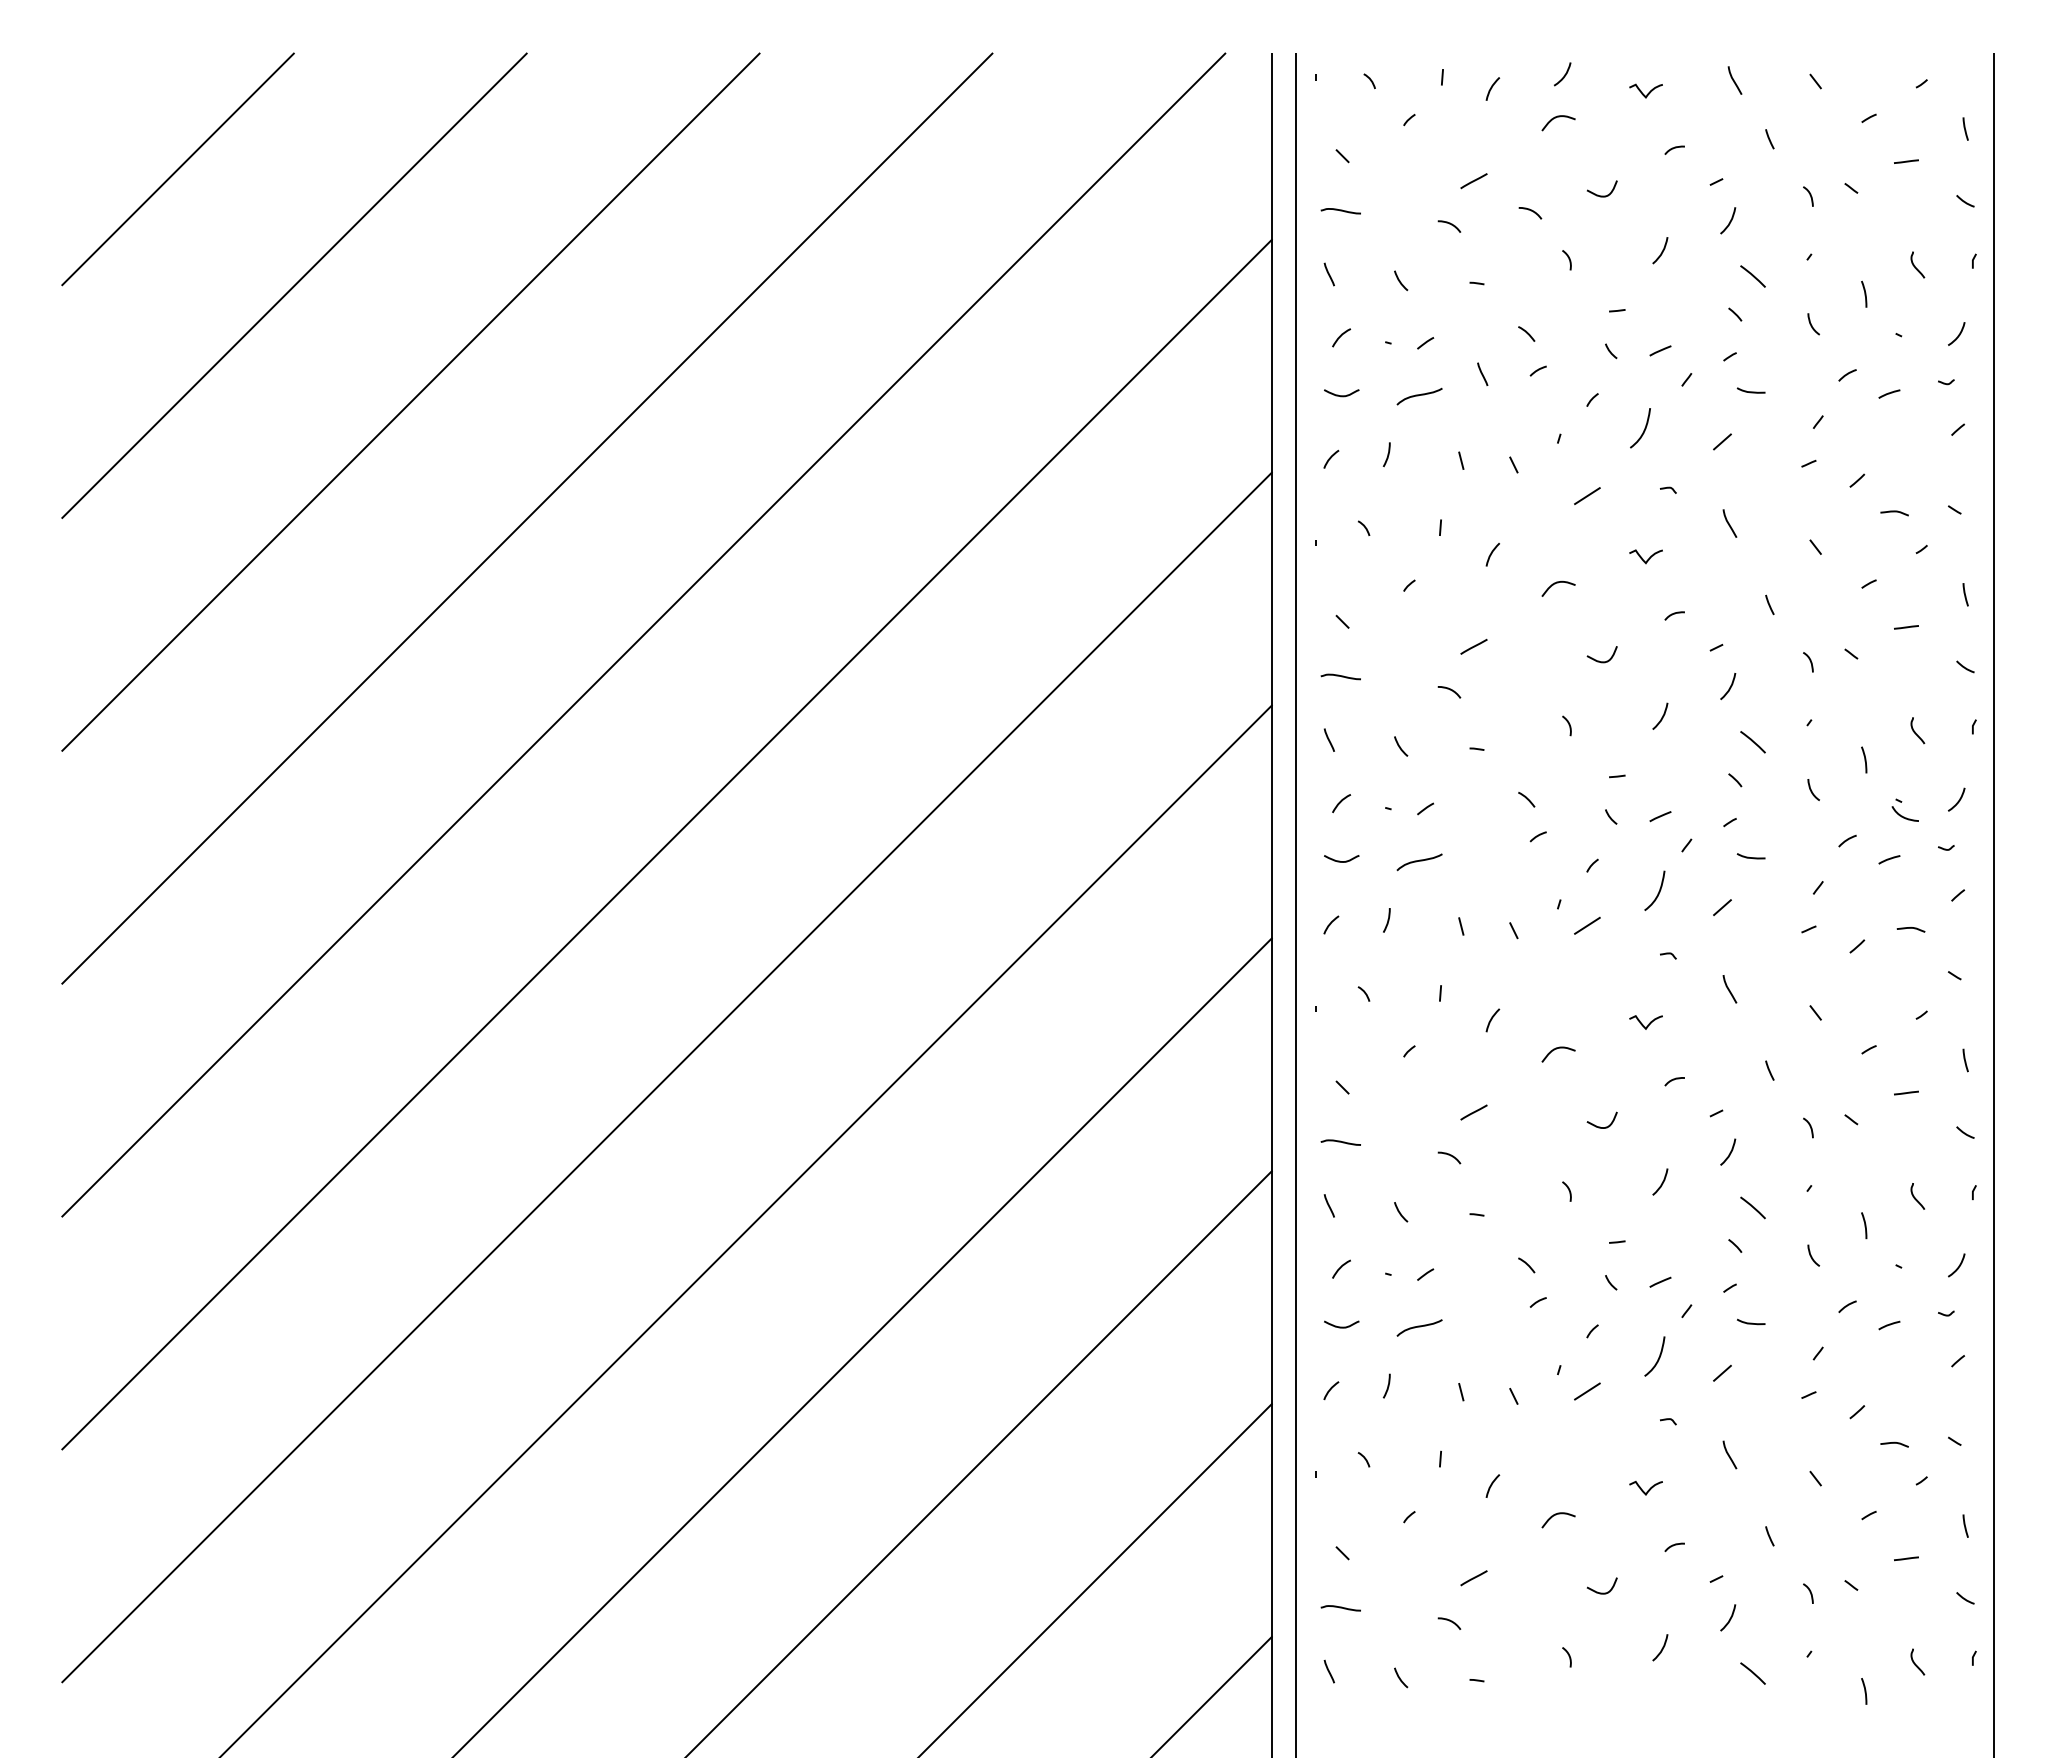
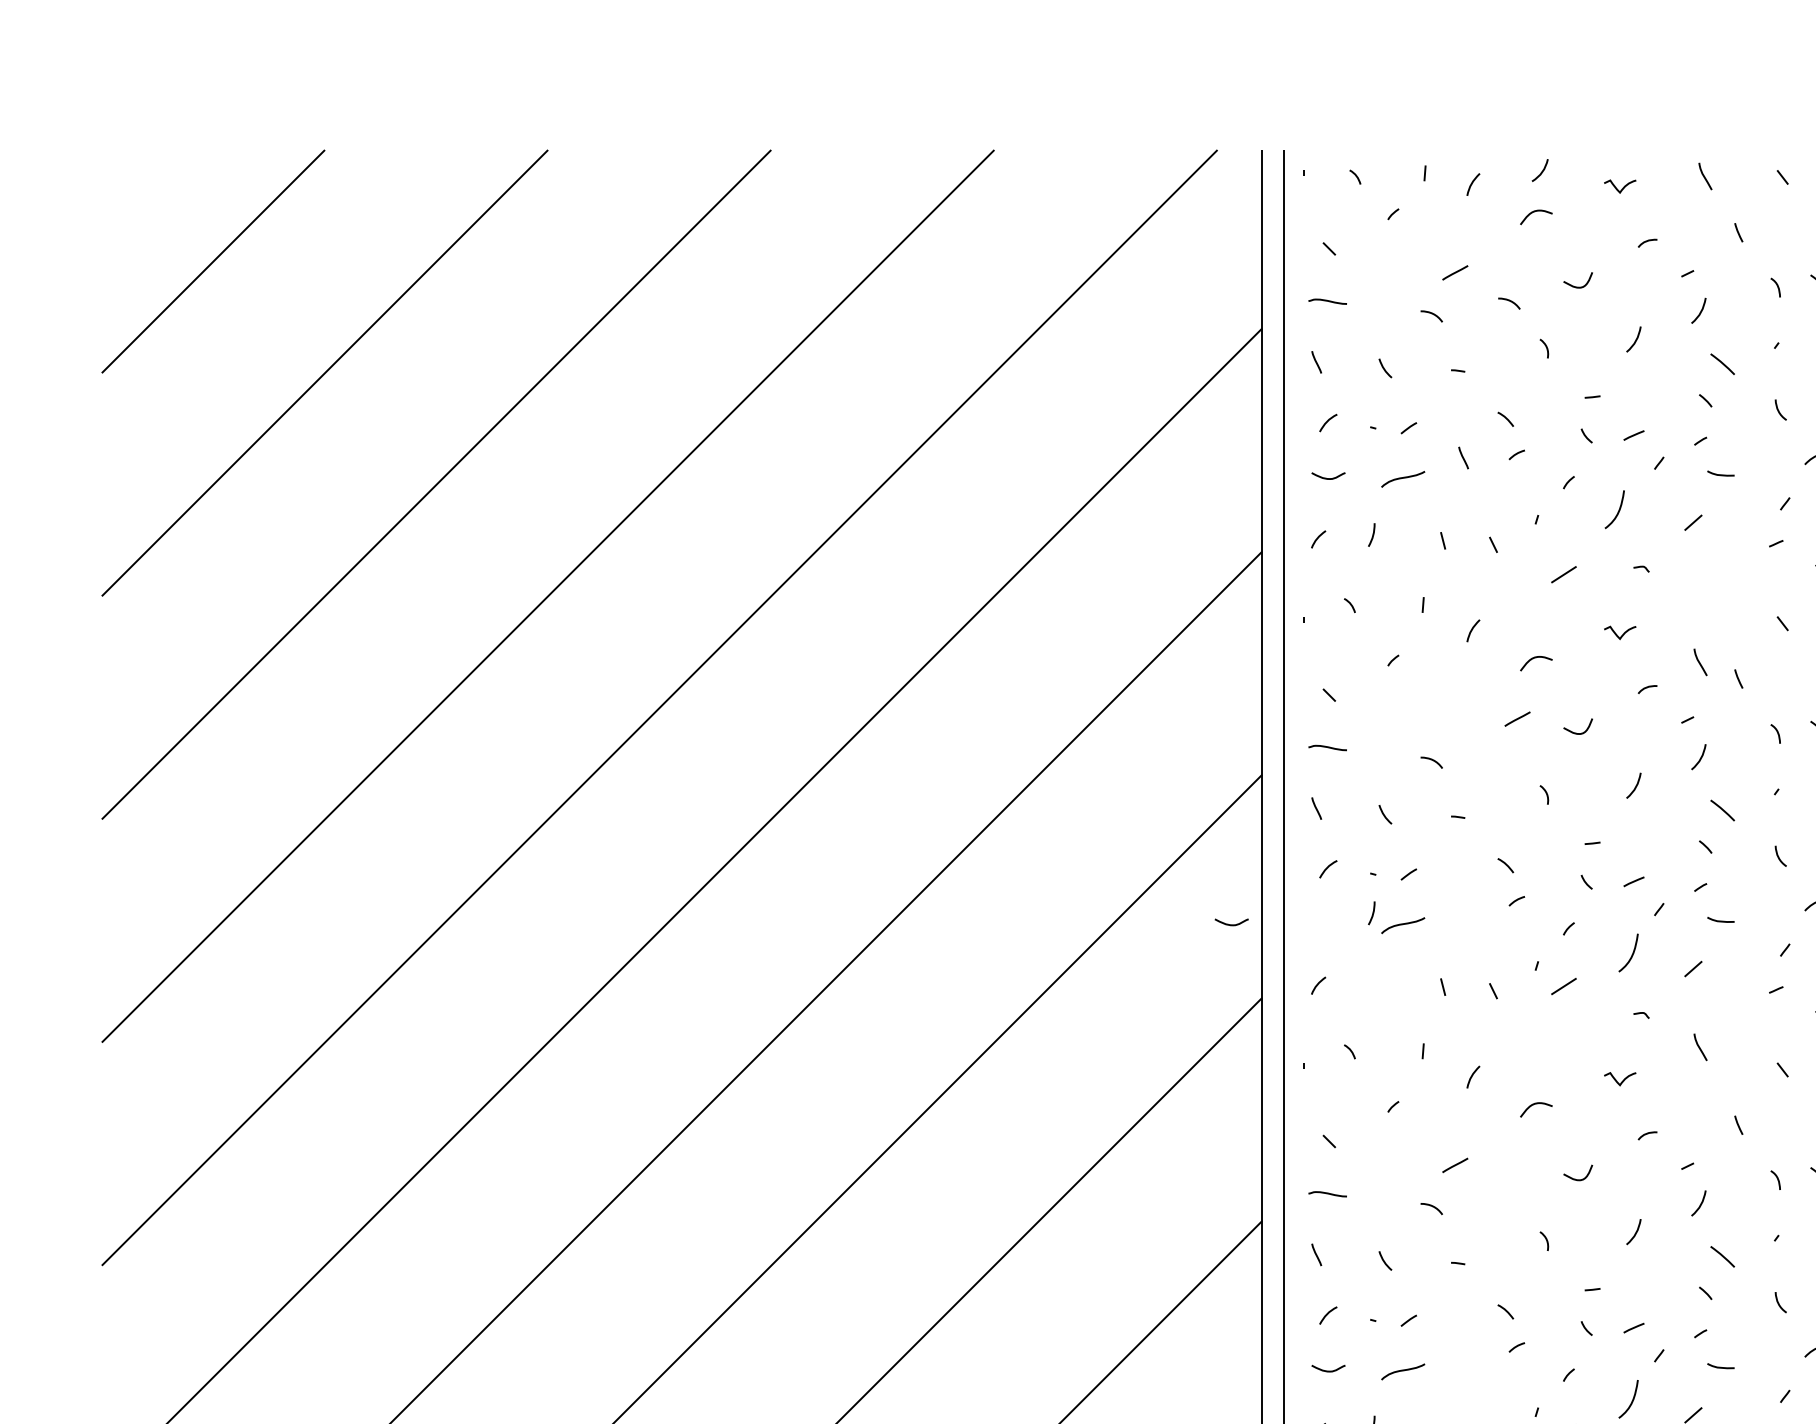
curve: (1729, 523) -> (1700, 662), moved
line: (1473, 646) -> (1517, 718), moved
curve: (1339, 860) -> (1229, 923), moved
curve: (1387, 920) -> (1372, 913), moved

